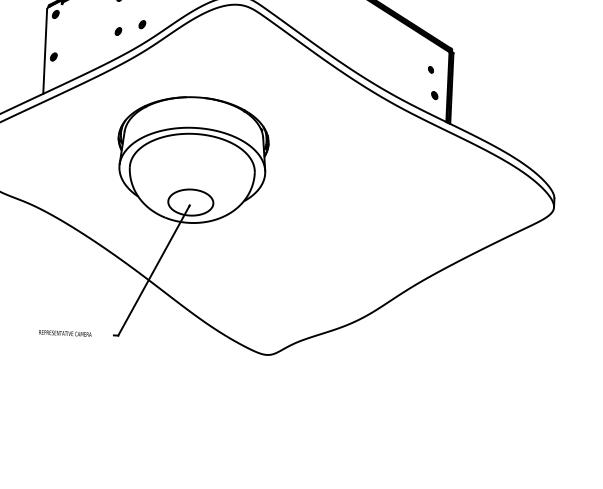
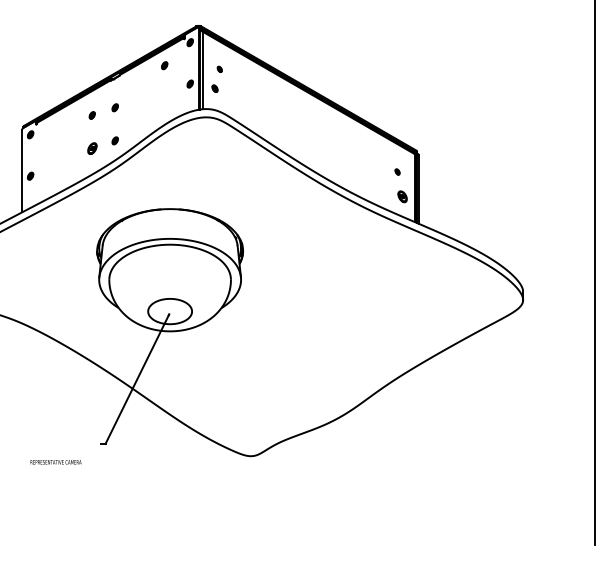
part: (117, 31) -> (91, 148), size x1.6
part: (433, 95) -> (401, 196), size x1.6
text: (64, 333) -> (55, 462), moved

